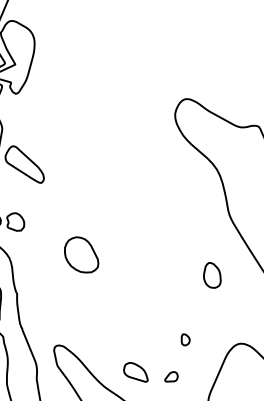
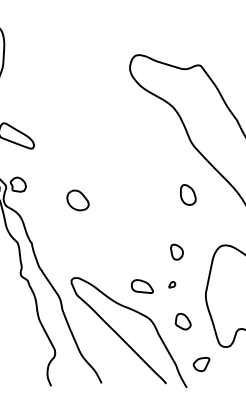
part: (81, 254) -> (77, 200), size x0.71
part: (185, 339) -> (176, 251), size x1.67
part: (172, 376) -> (172, 284), size x0.62

